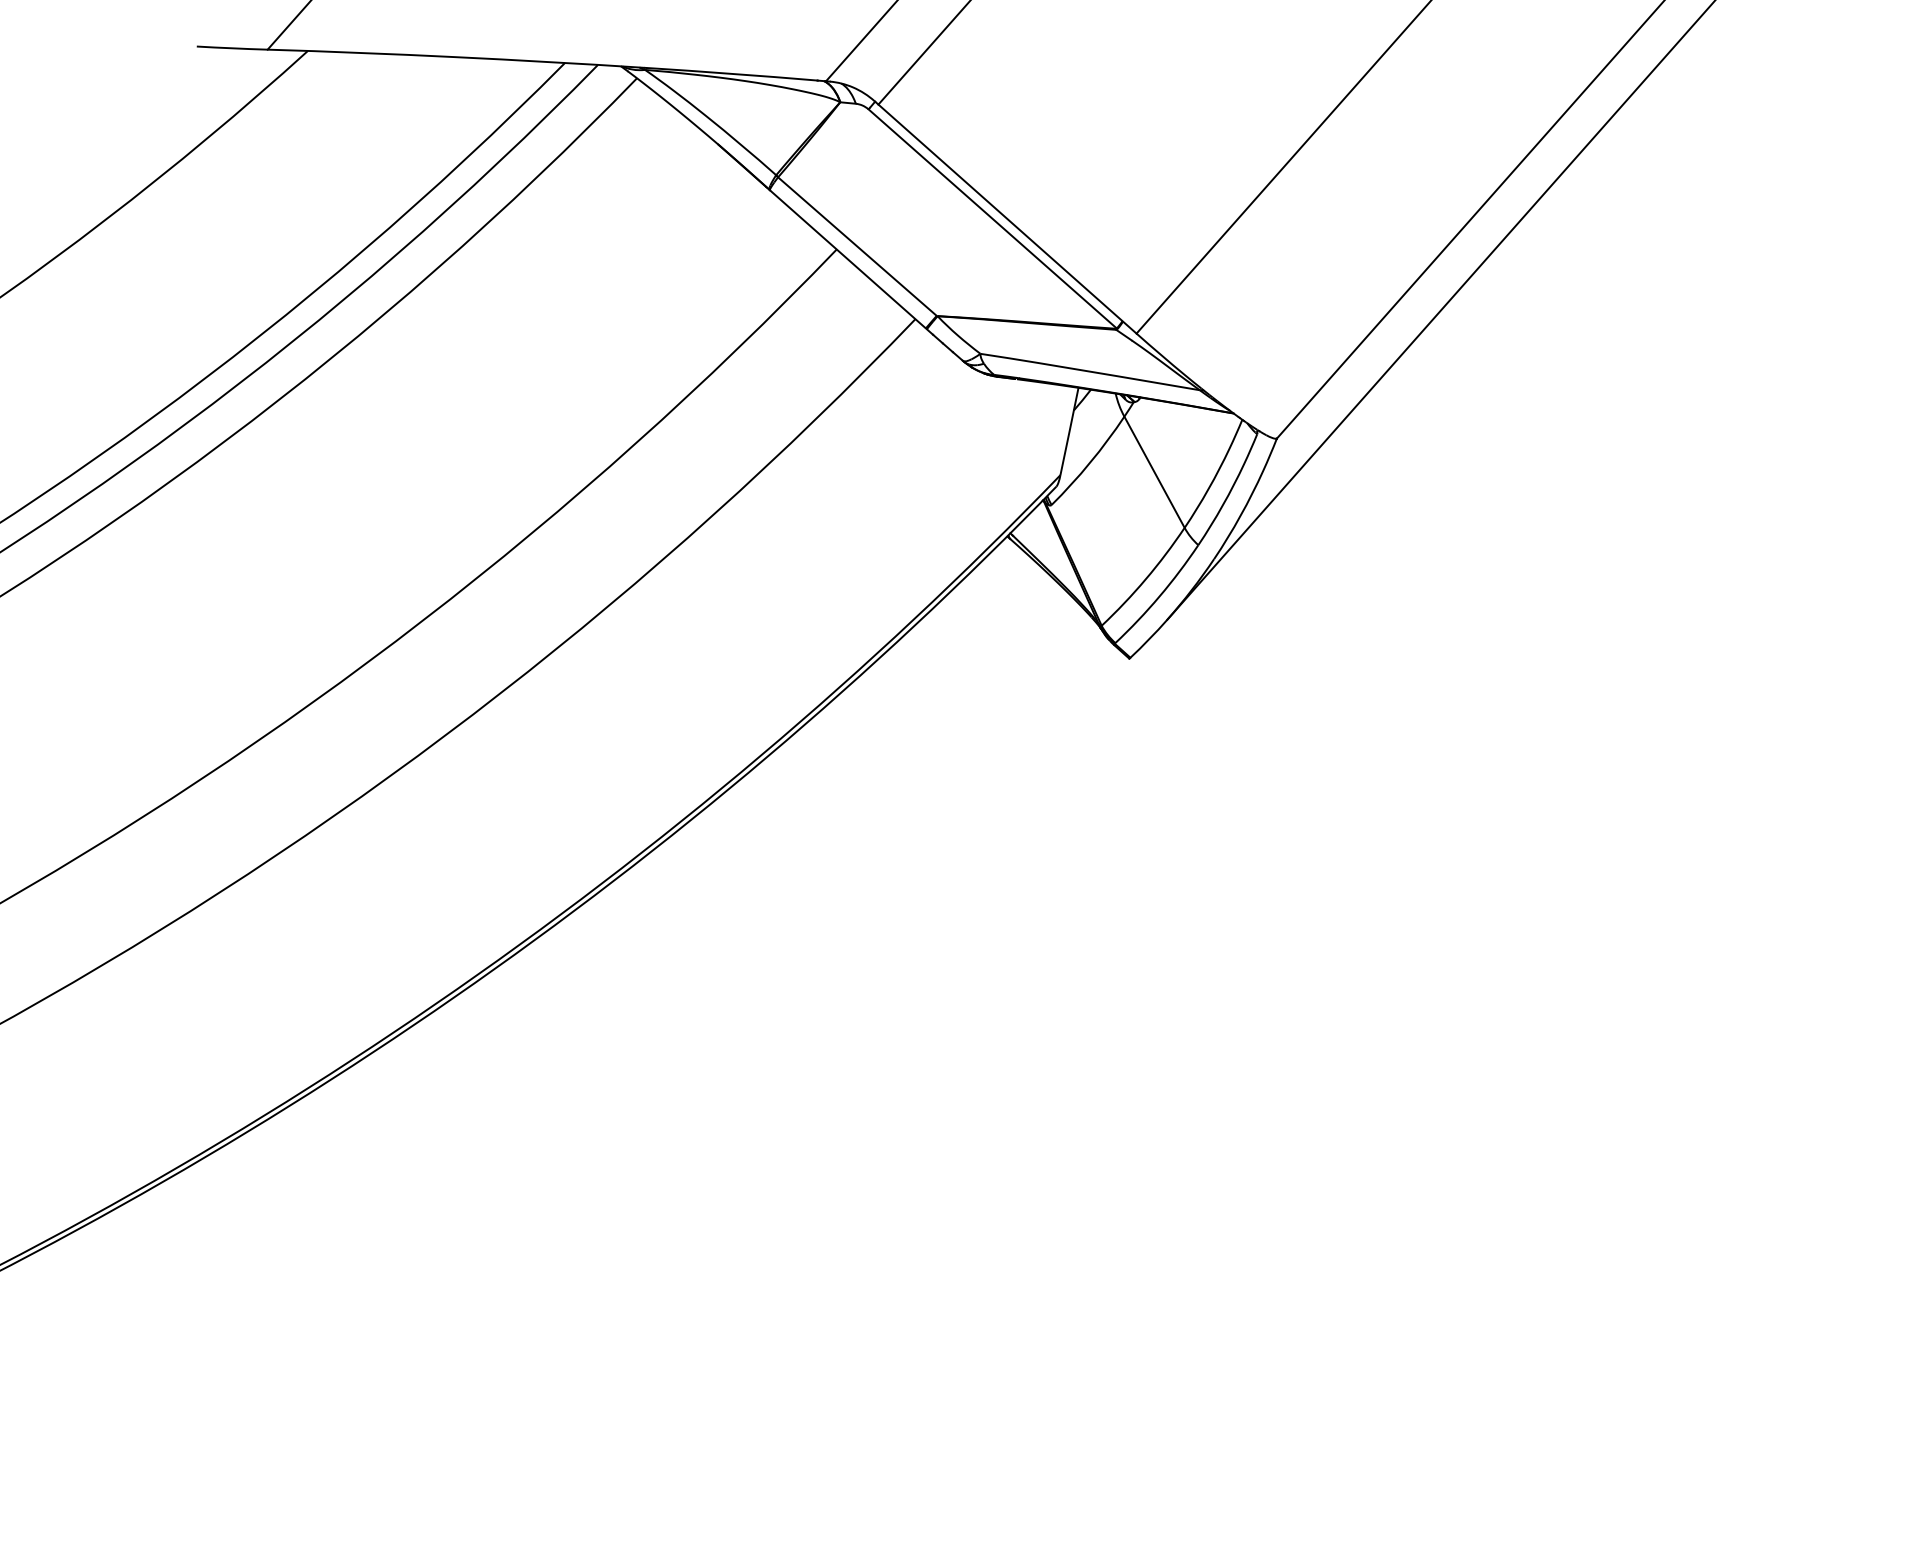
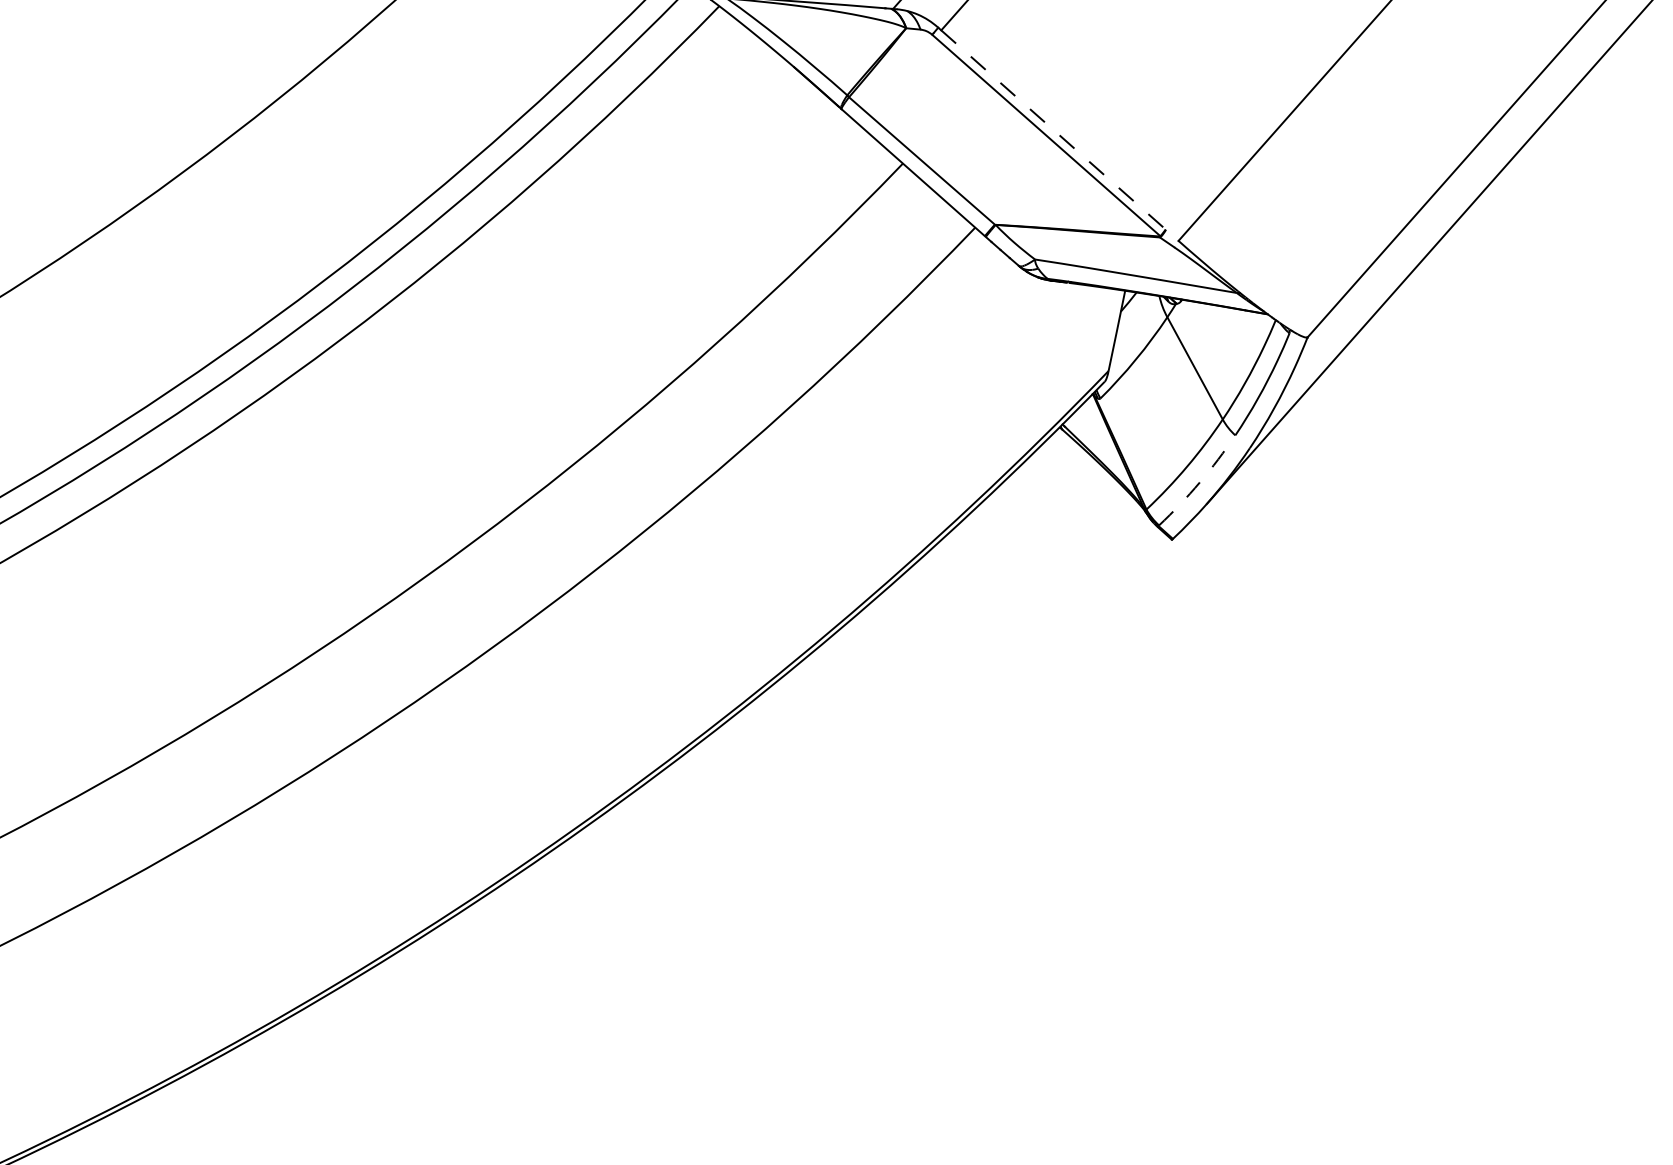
line: (1007, 219) -> (1059, 136), solid -> dashed
arc: (1159, 596) -> (1199, 482), solid -> dashed

